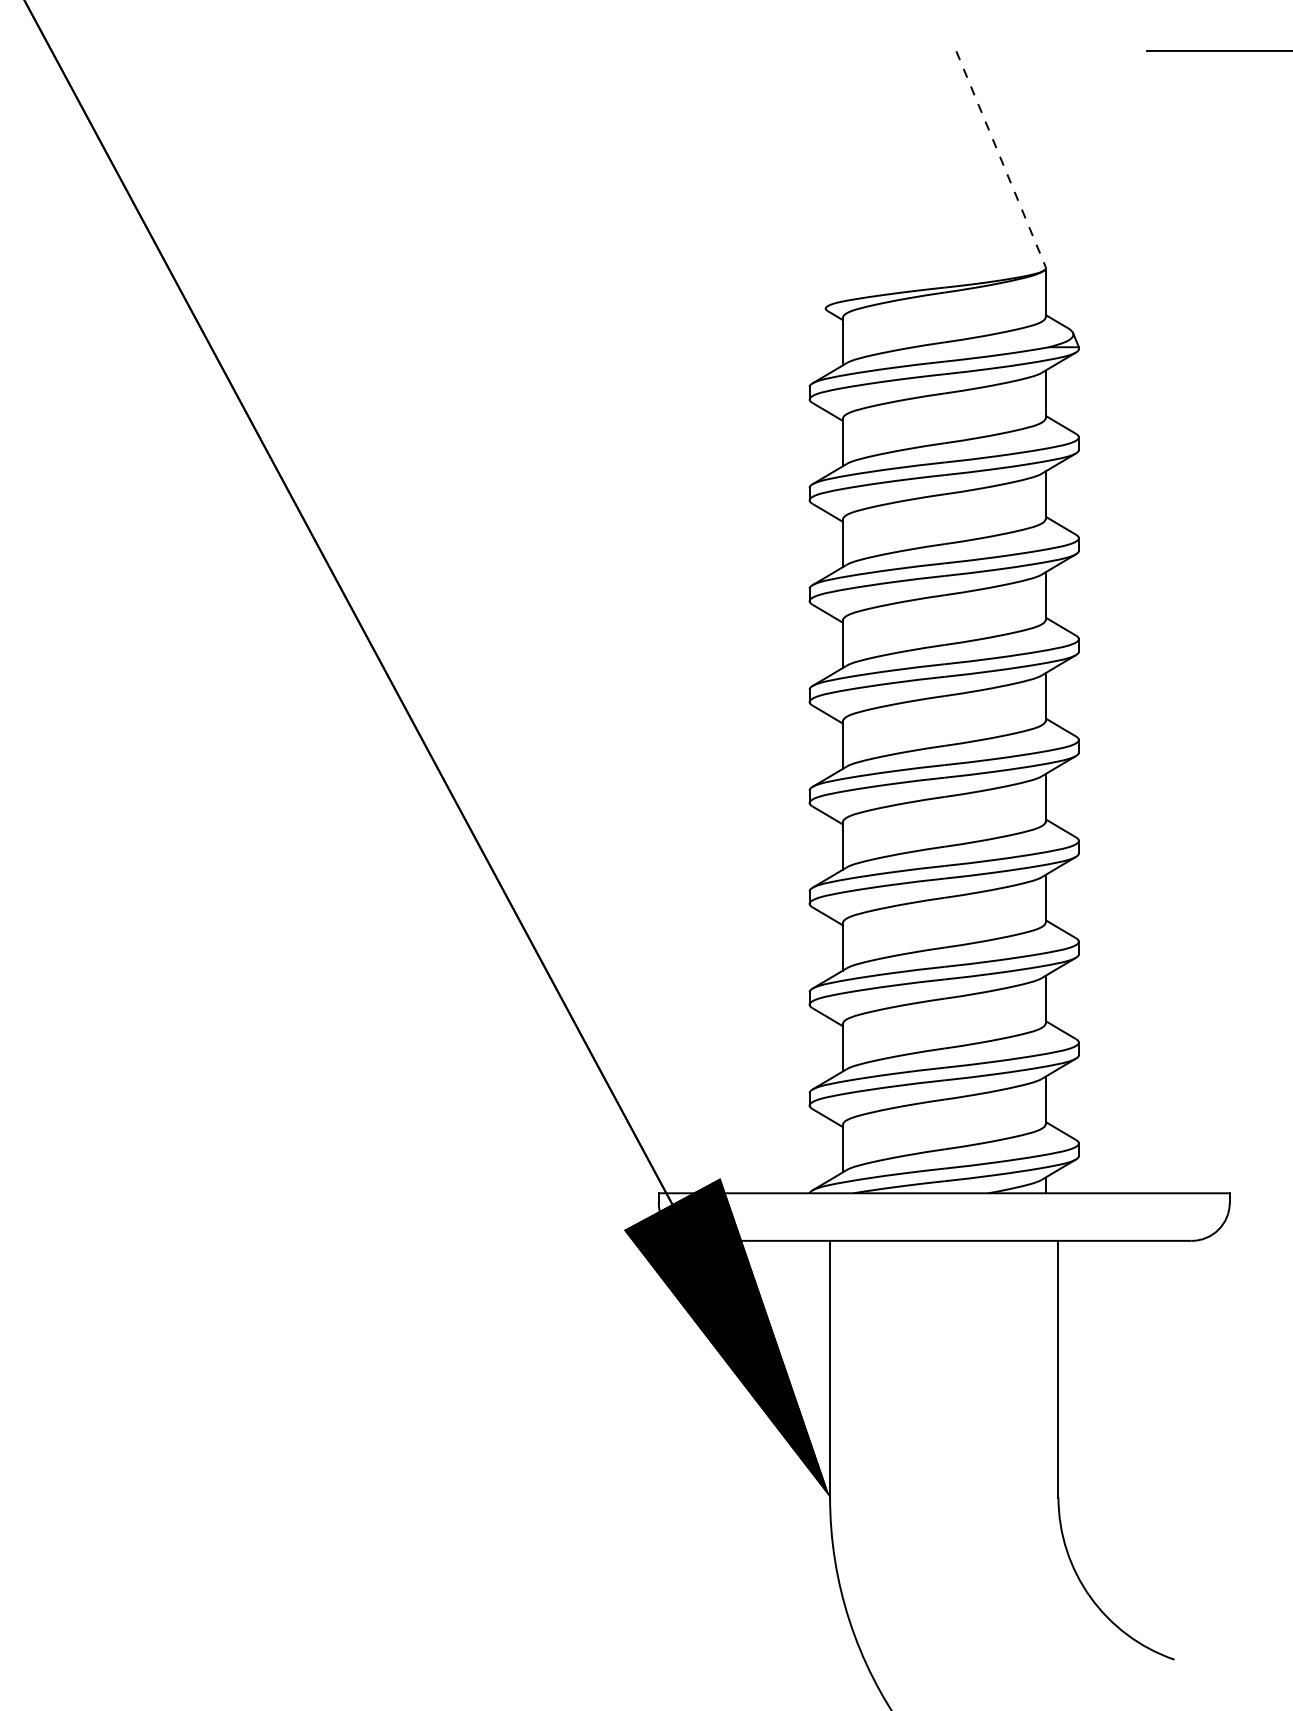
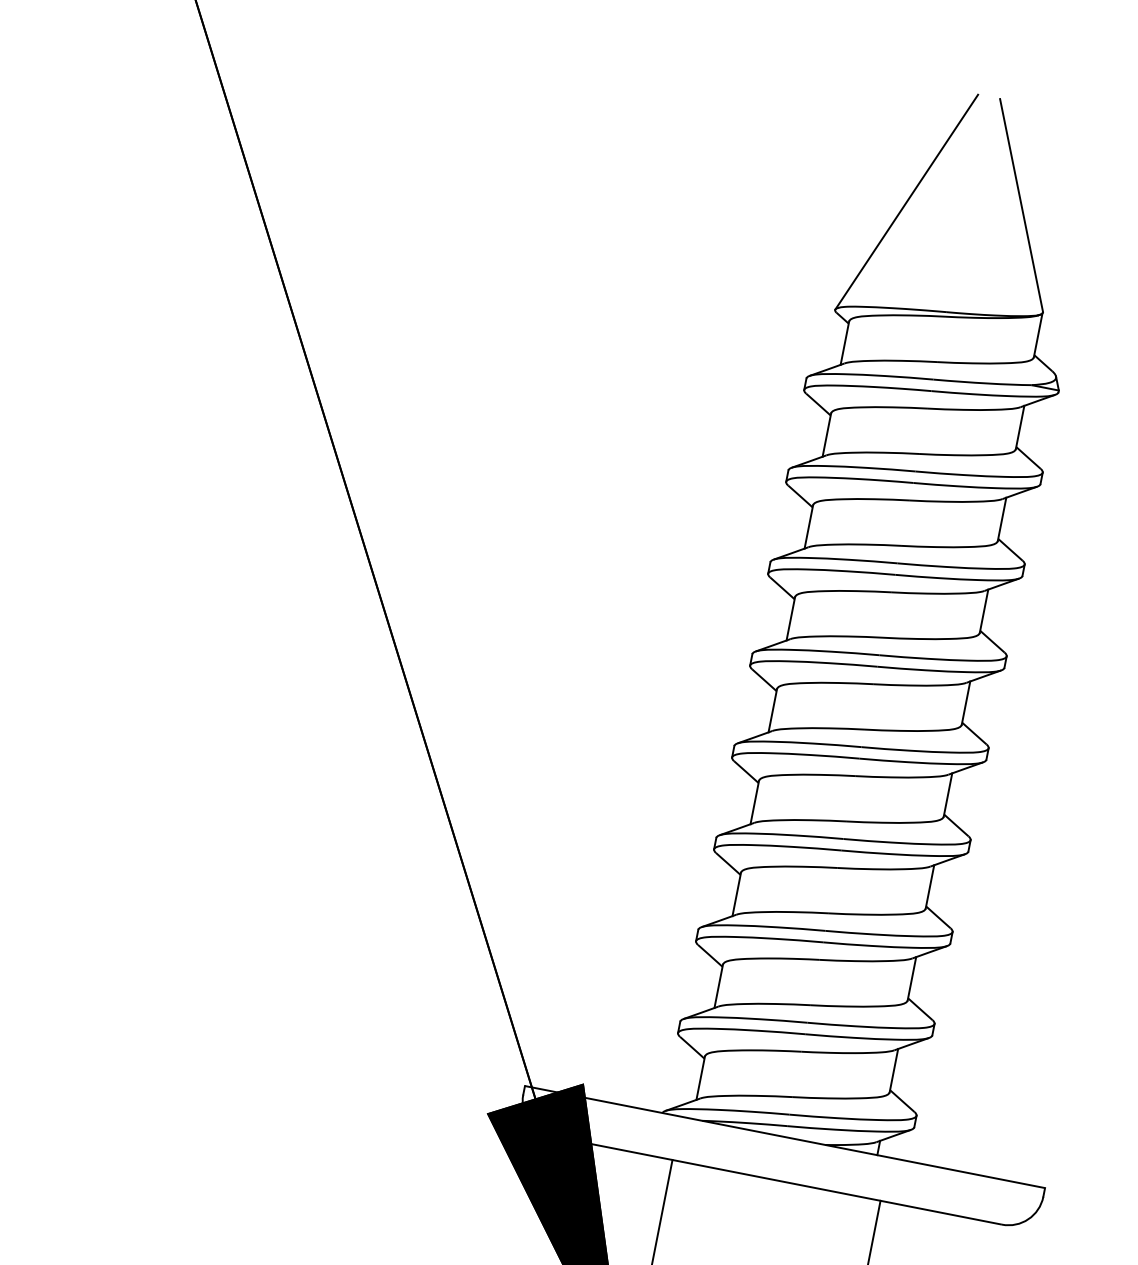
line: (1001, 159) -> (1021, 205), dashed -> solid
line: (878, 179) -> (906, 201), added

